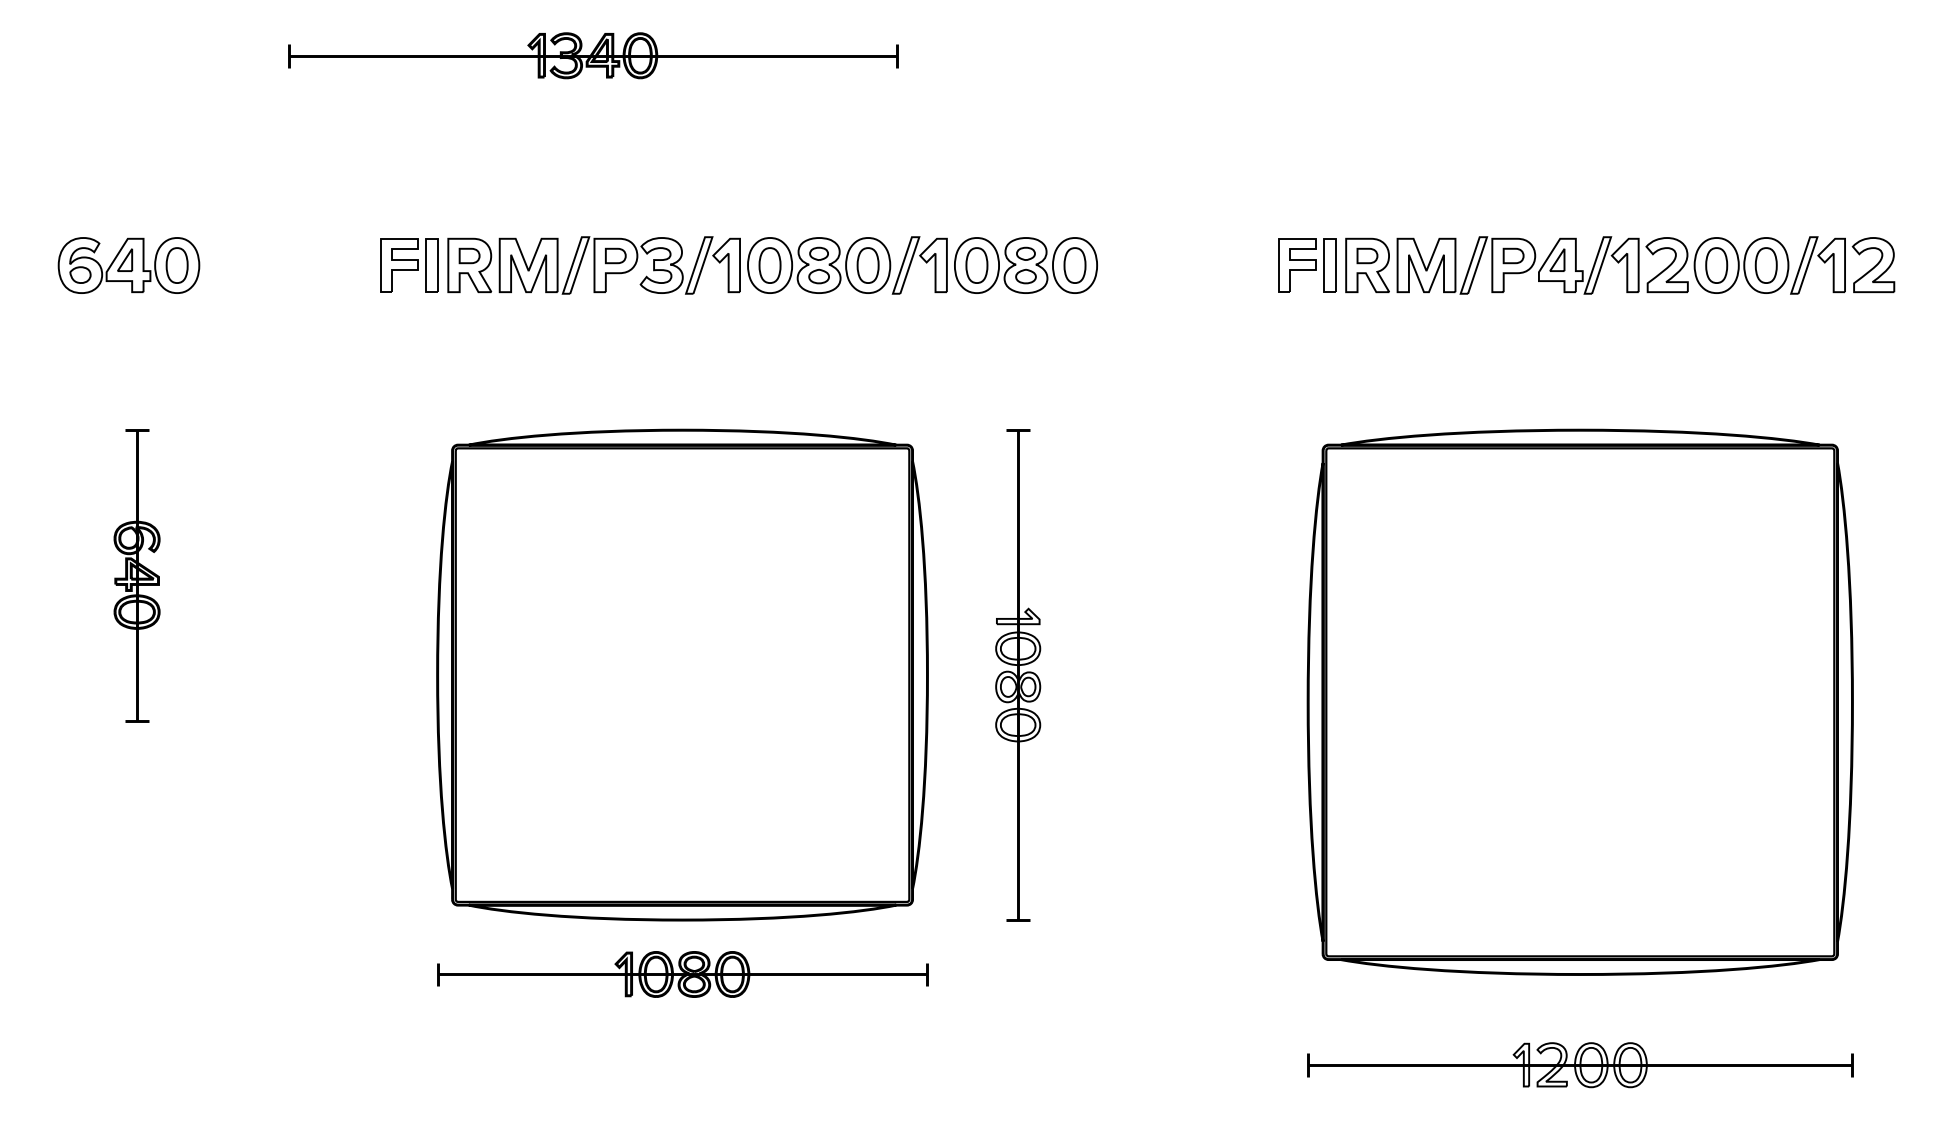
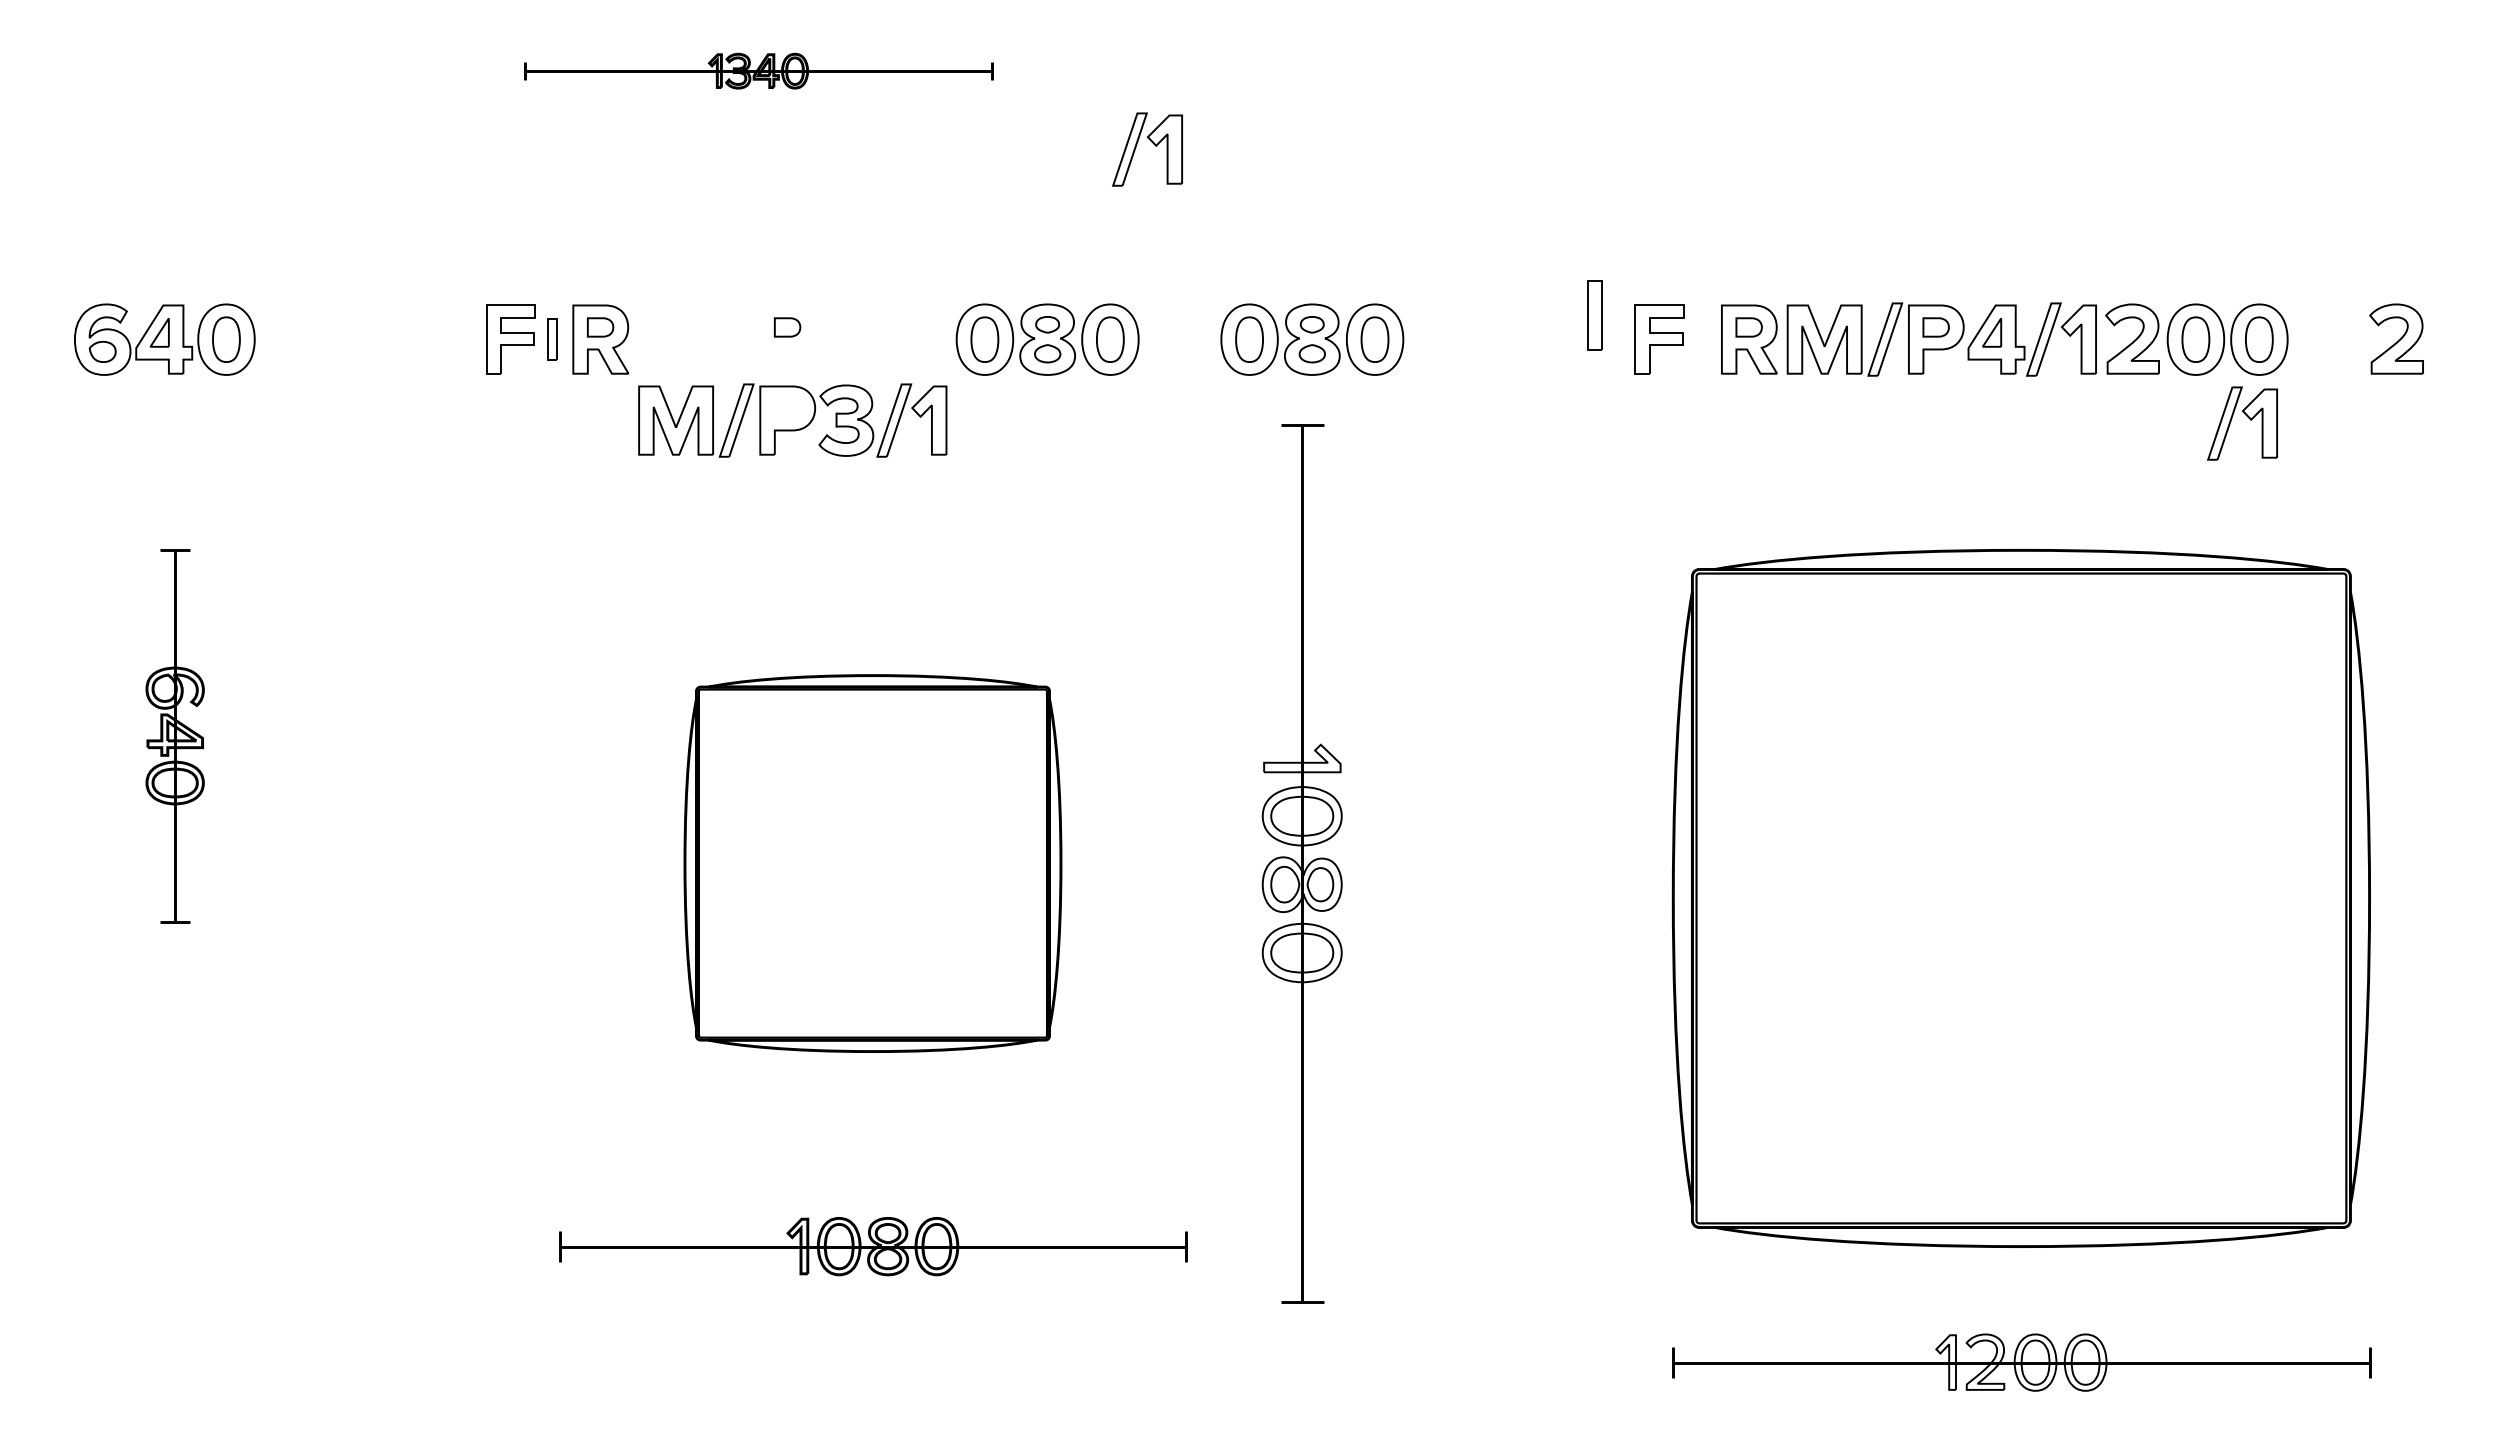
part: (593, 55) -> (758, 70), size x0.6
part: (923, 260) -> (1152, 143), moved
part: (1821, 260) -> (2247, 417), moved
part: (432, 265) -> (552, 339), size x0.6
part: (619, 265) -> (792, 420), moved
part: (1329, 265) -> (1594, 315), moved
part: (682, 675) -> (872, 863), size x0.6
part: (1018, 675) -> (1302, 863), size x1.4

